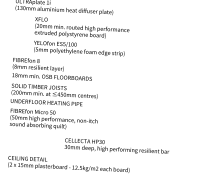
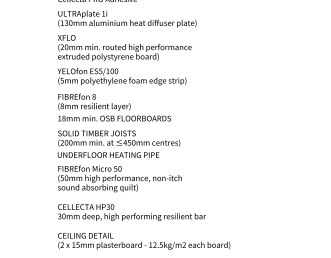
text: (81, 37) -> (124, 60), moved
text: (116, 146) -> (131, 212), moved

